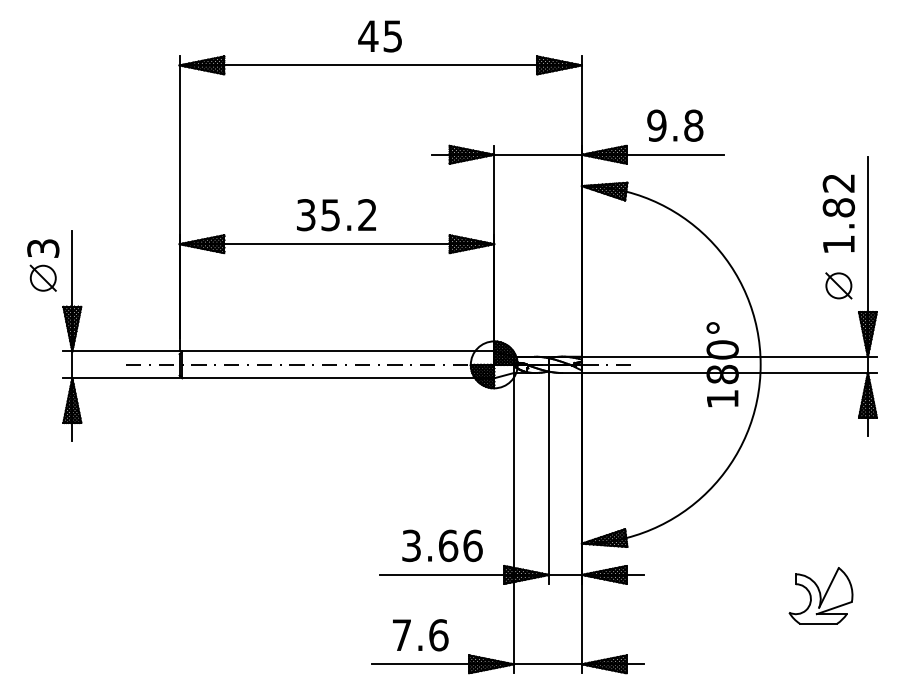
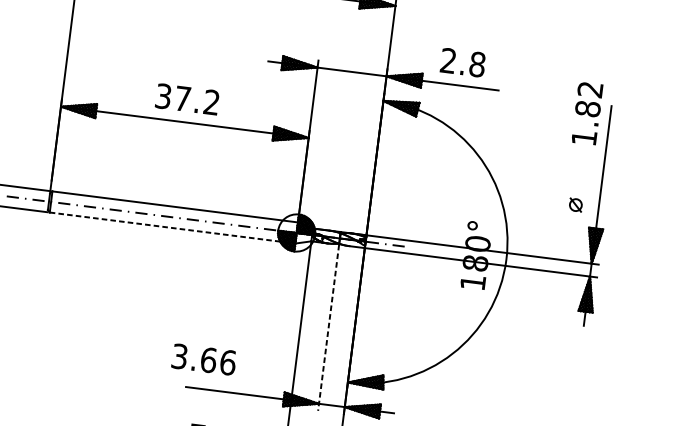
text: (656, 125) -> (448, 60), 9.8 -> 2.8
text: (838, 213) -> (587, 113), moved
text: (330, 215) -> (182, 99), 35.2 -> 37.2
part: (838, 285) -> (575, 204), size x0.6
line: (338, 378) -> (172, 228), solid -> dashed
line: (549, 478) -> (328, 327), solid -> dashed
text: (442, 545) -> (204, 359), moved

